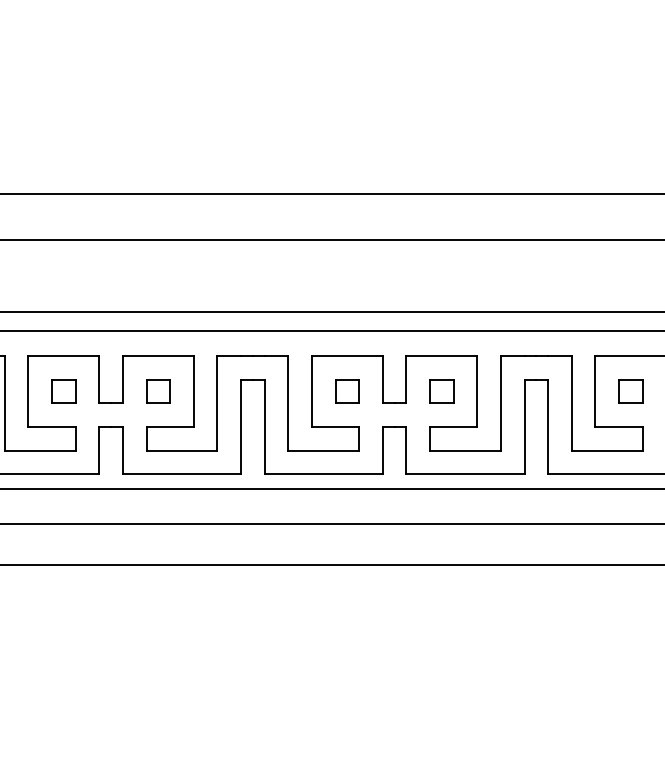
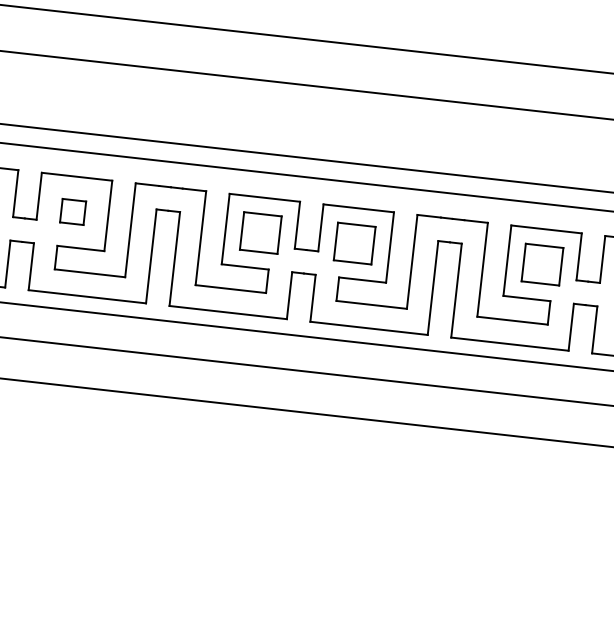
part: (347, 391) -> (261, 232), size x1.6
part: (441, 391) -> (354, 243), size x1.6
part: (630, 391) -> (542, 264), size x1.6

